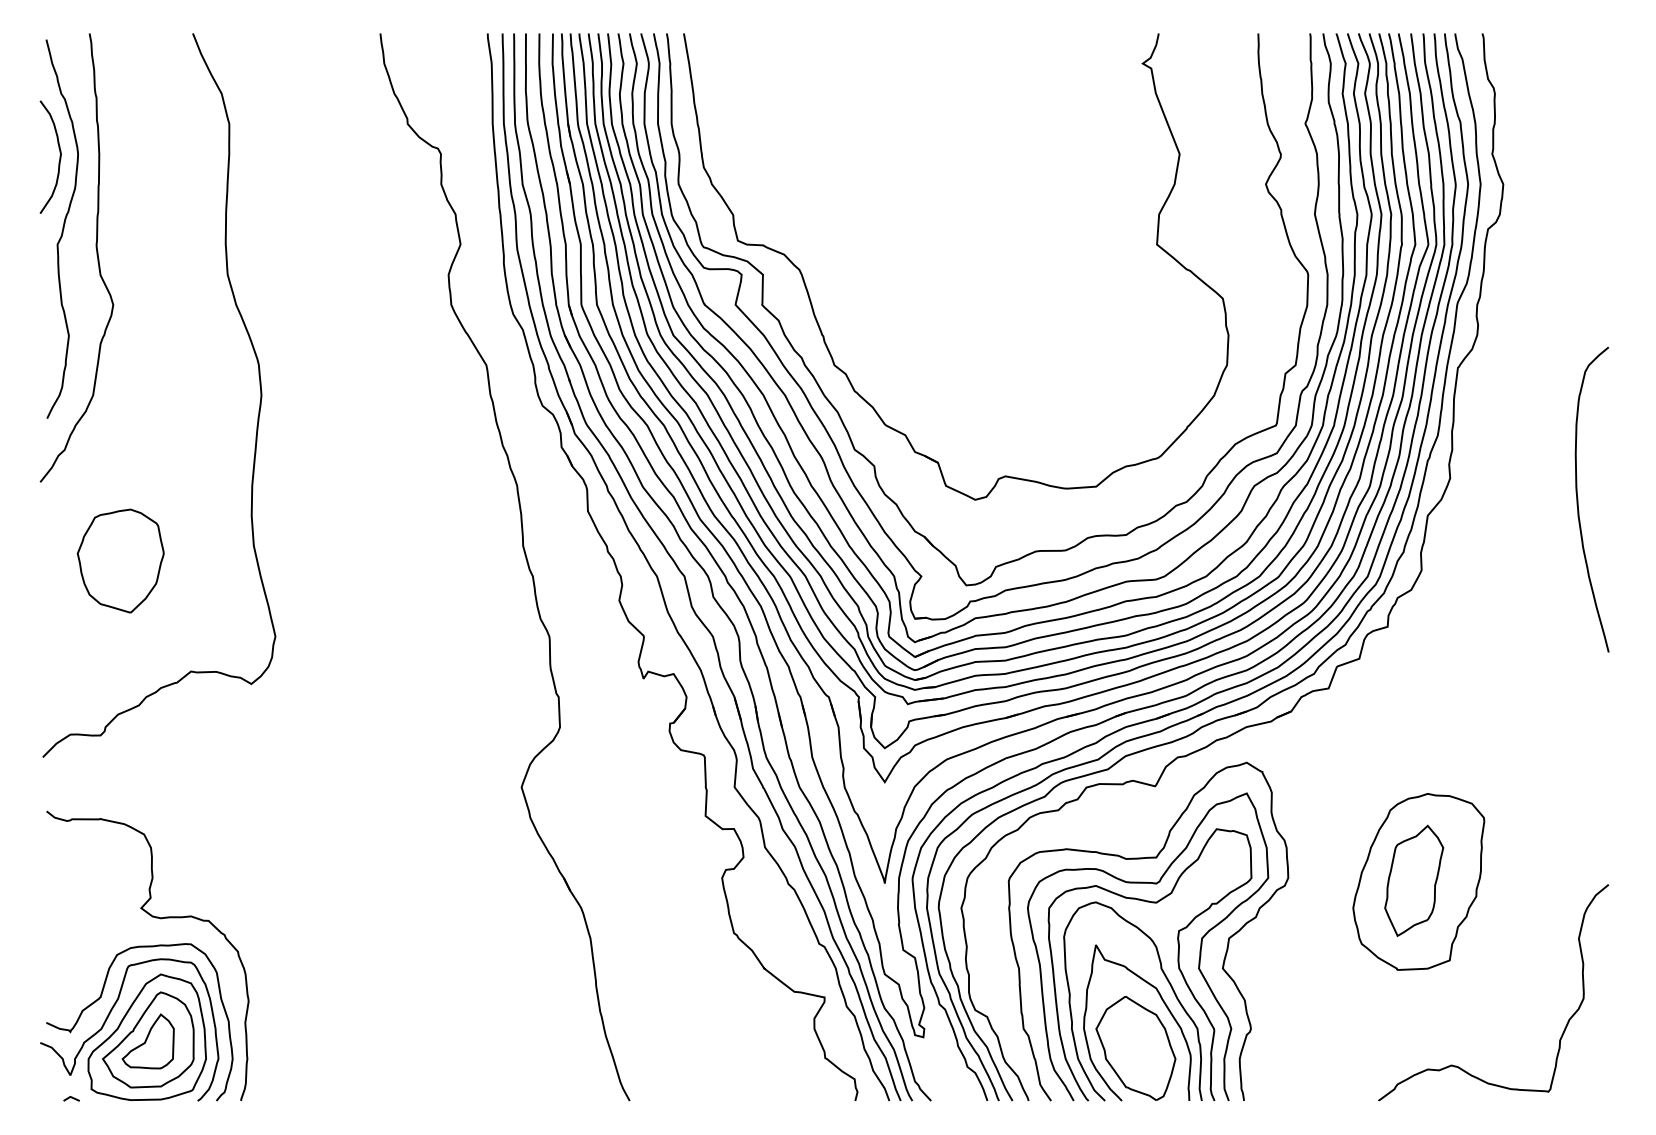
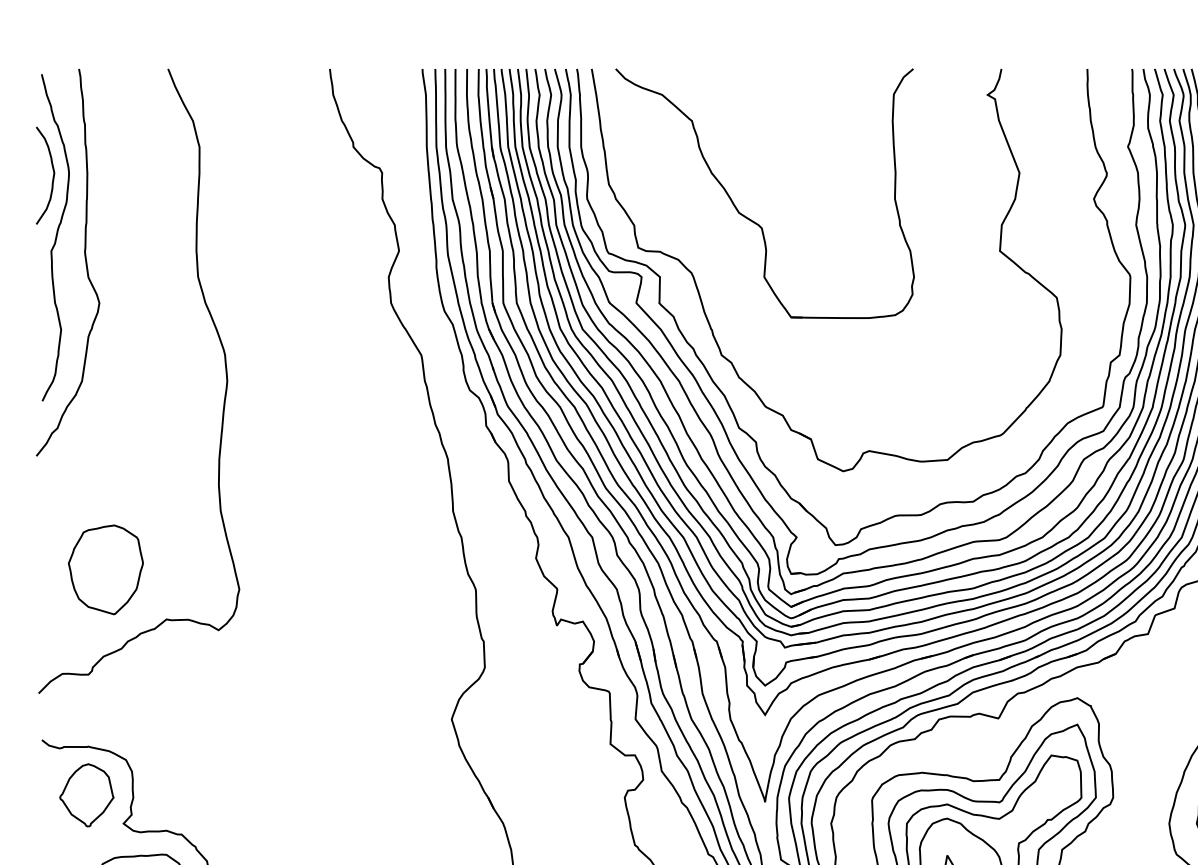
part: (866, 206) -> (749, 218), added
part: (120, 560) -> (105, 569), moved
part: (98, 875) -> (86, 795), added

